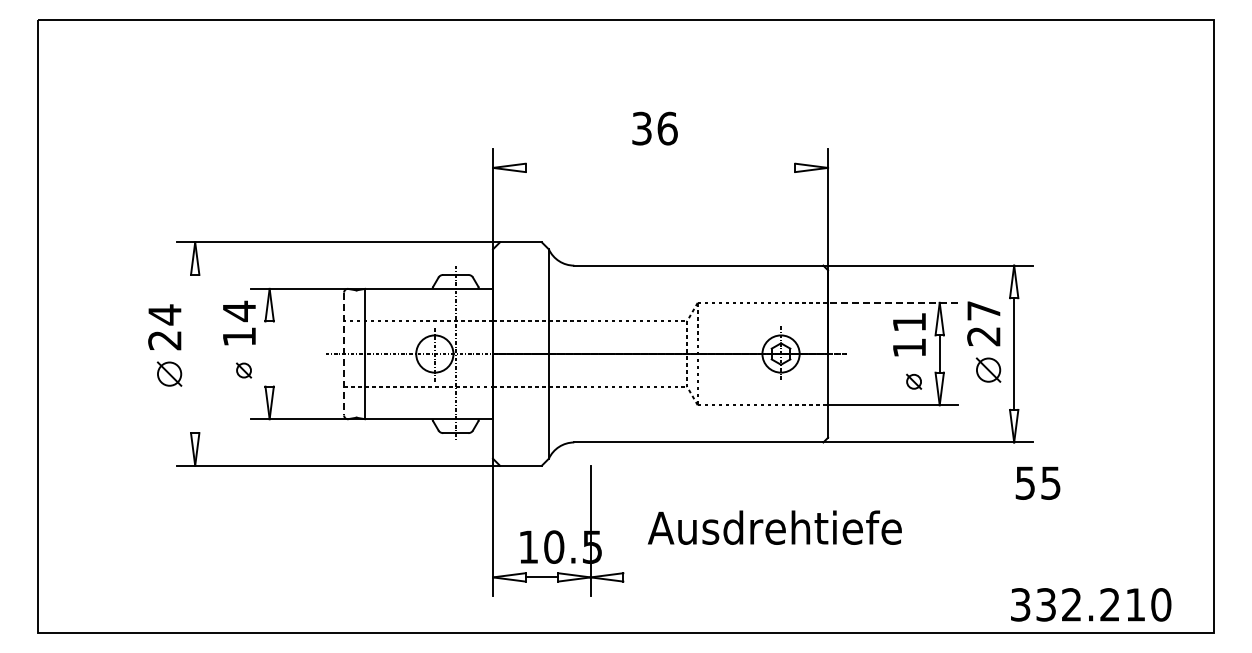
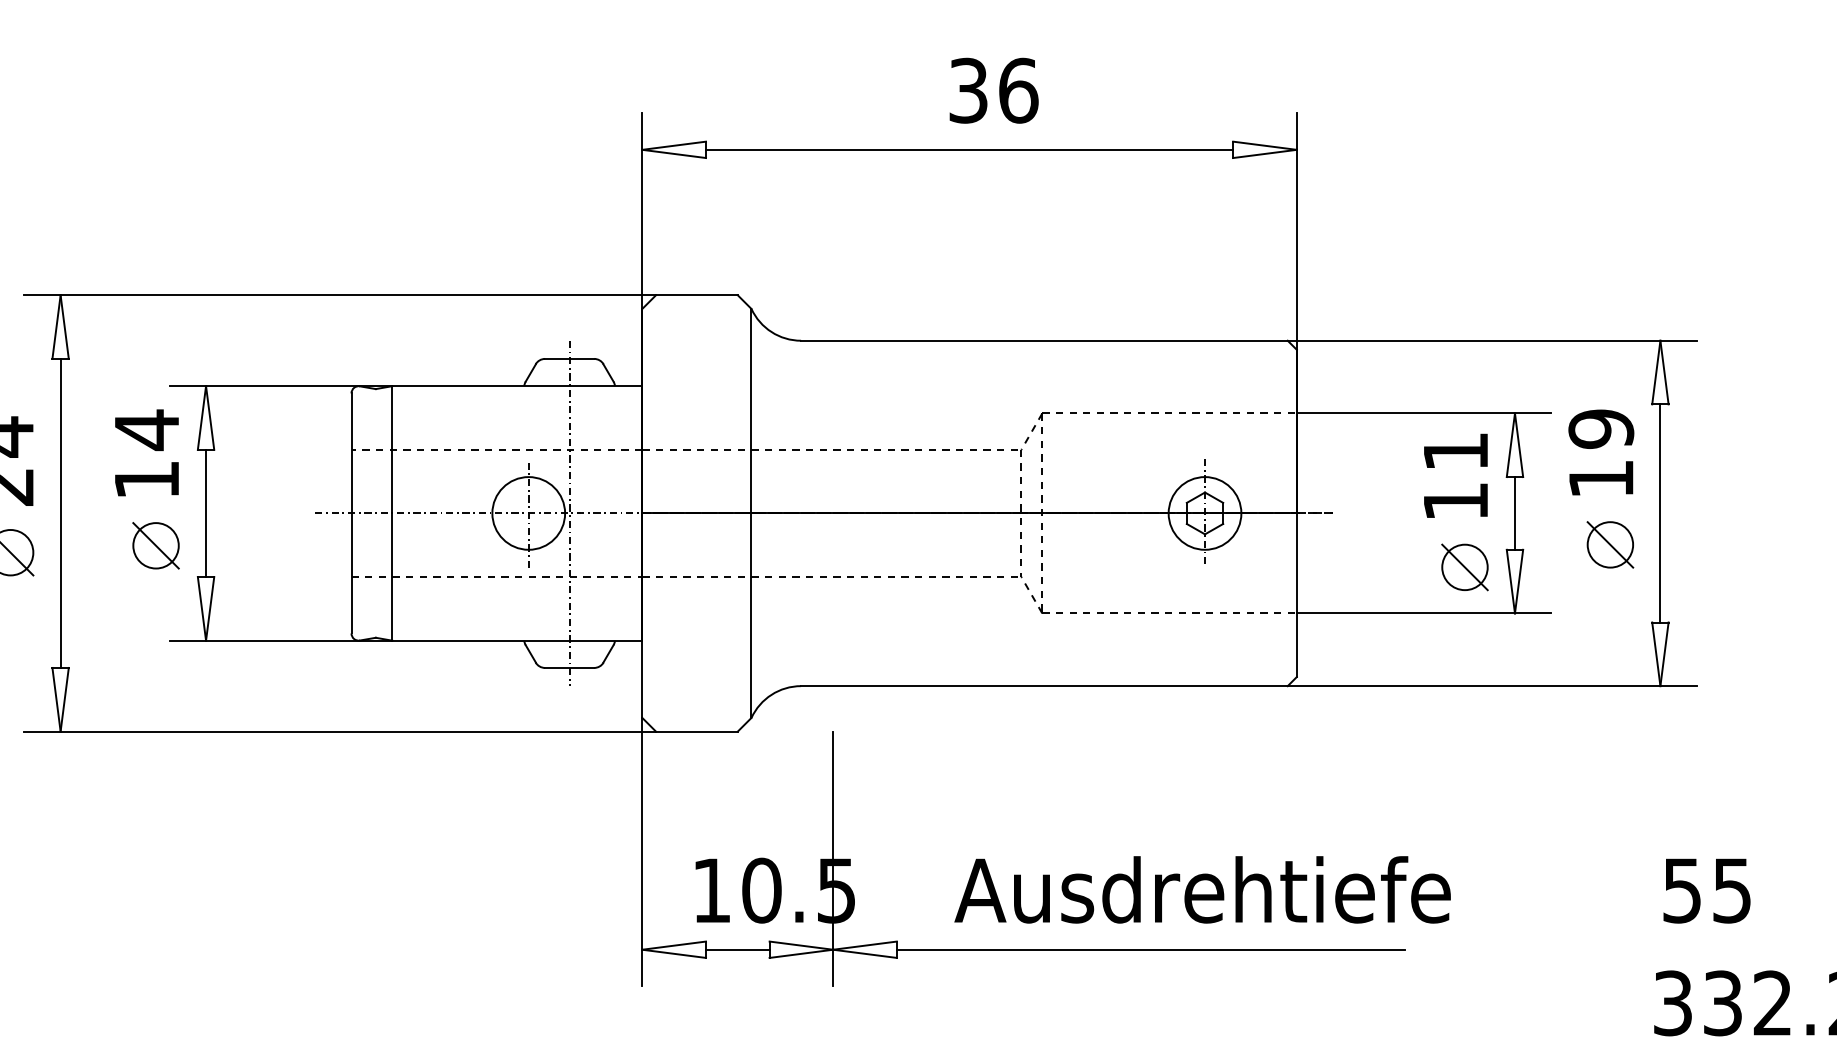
text: (654, 128) -> (992, 90), moved
line: (660, 167) -> (969, 149), added
line: (892, 302) -> (1422, 412), dashed -> solid
text: (983, 323) -> (1600, 453), 27 -> 19
line: (195, 353) -> (61, 512), added
line: (269, 353) -> (205, 512), added
line: (344, 354) -> (352, 514), dashed -> solid
part: (243, 370) -> (154, 545), size x1.67
part: (913, 381) -> (1463, 567), size x1.67
text: (1037, 482) -> (1705, 889), moved
text: (774, 527) -> (1201, 889), moved
line: (753, 577) -> (1151, 949), added

